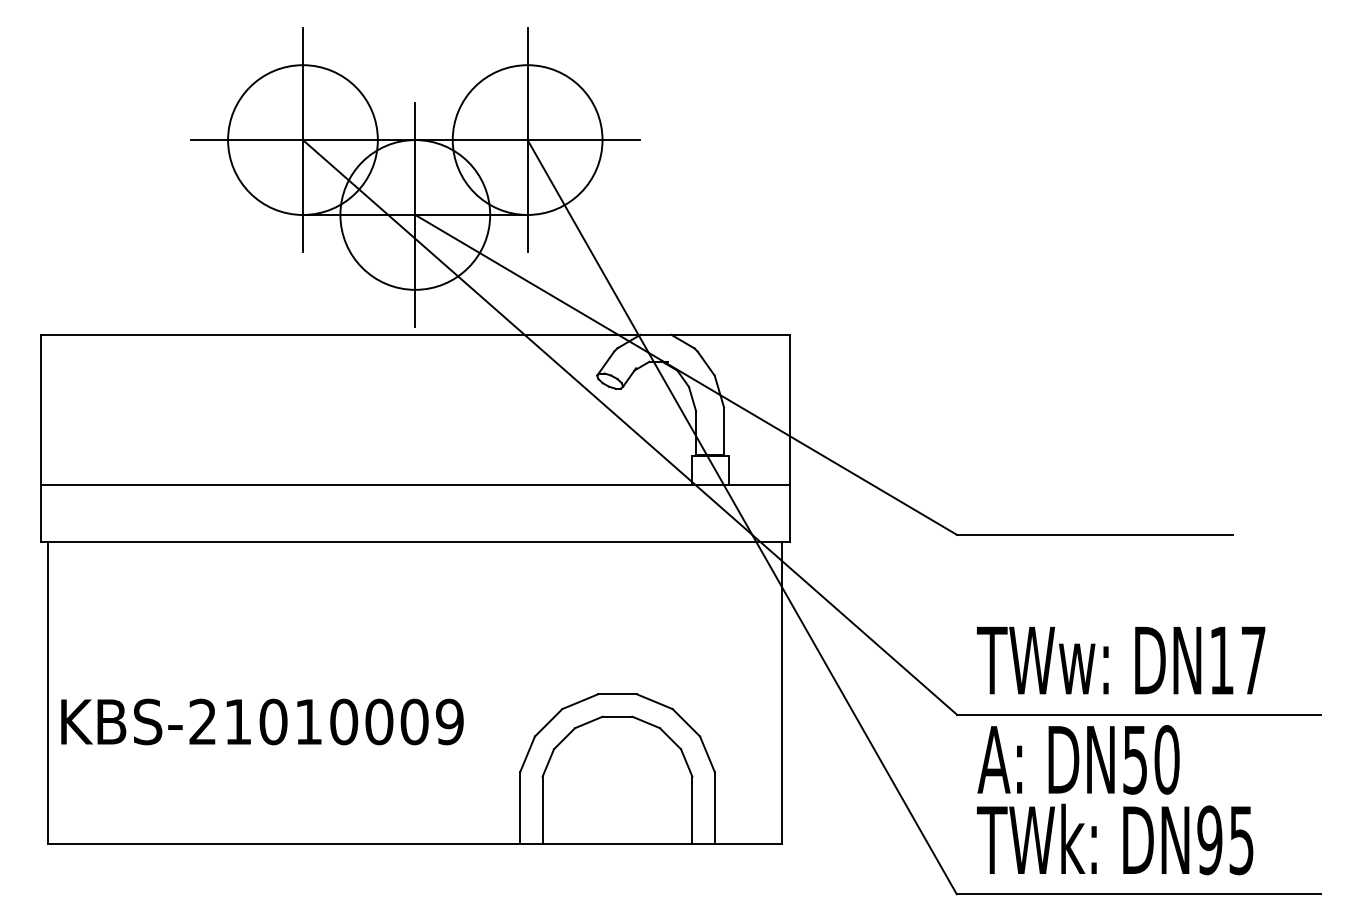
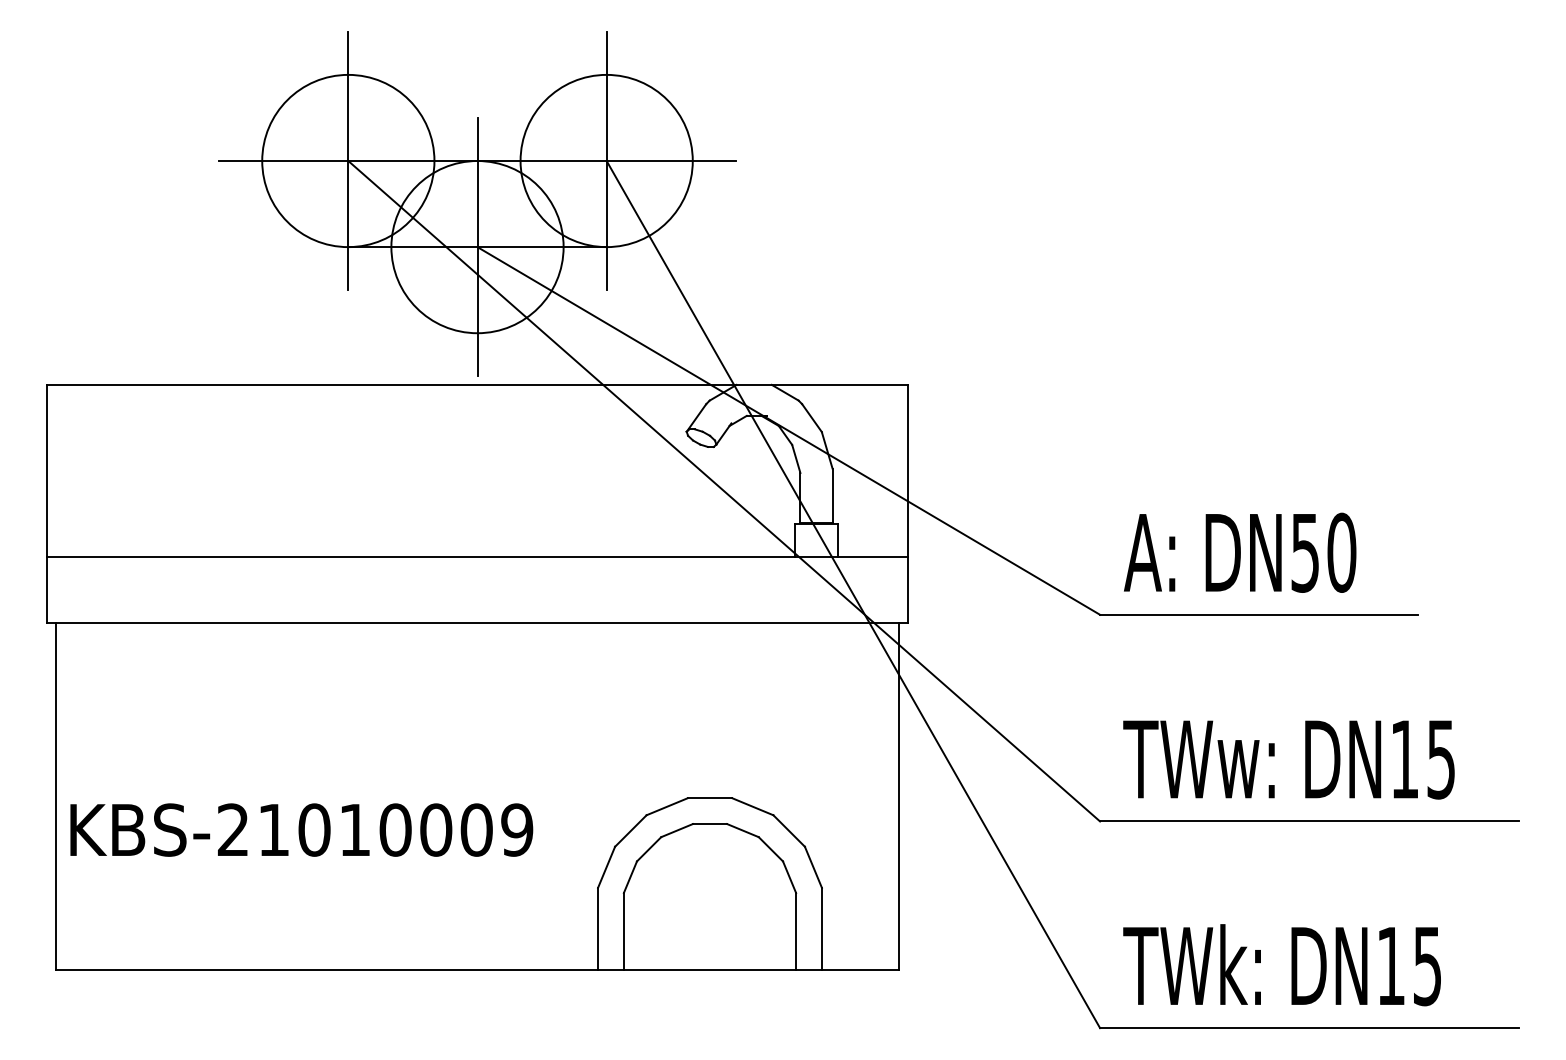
text: (1253, 660) -> (1441, 759), DN17 -> DN15
text: (1078, 759) -> (1240, 552), moved
text: (1209, 840) -> (1390, 966), DN95 -> DN15

